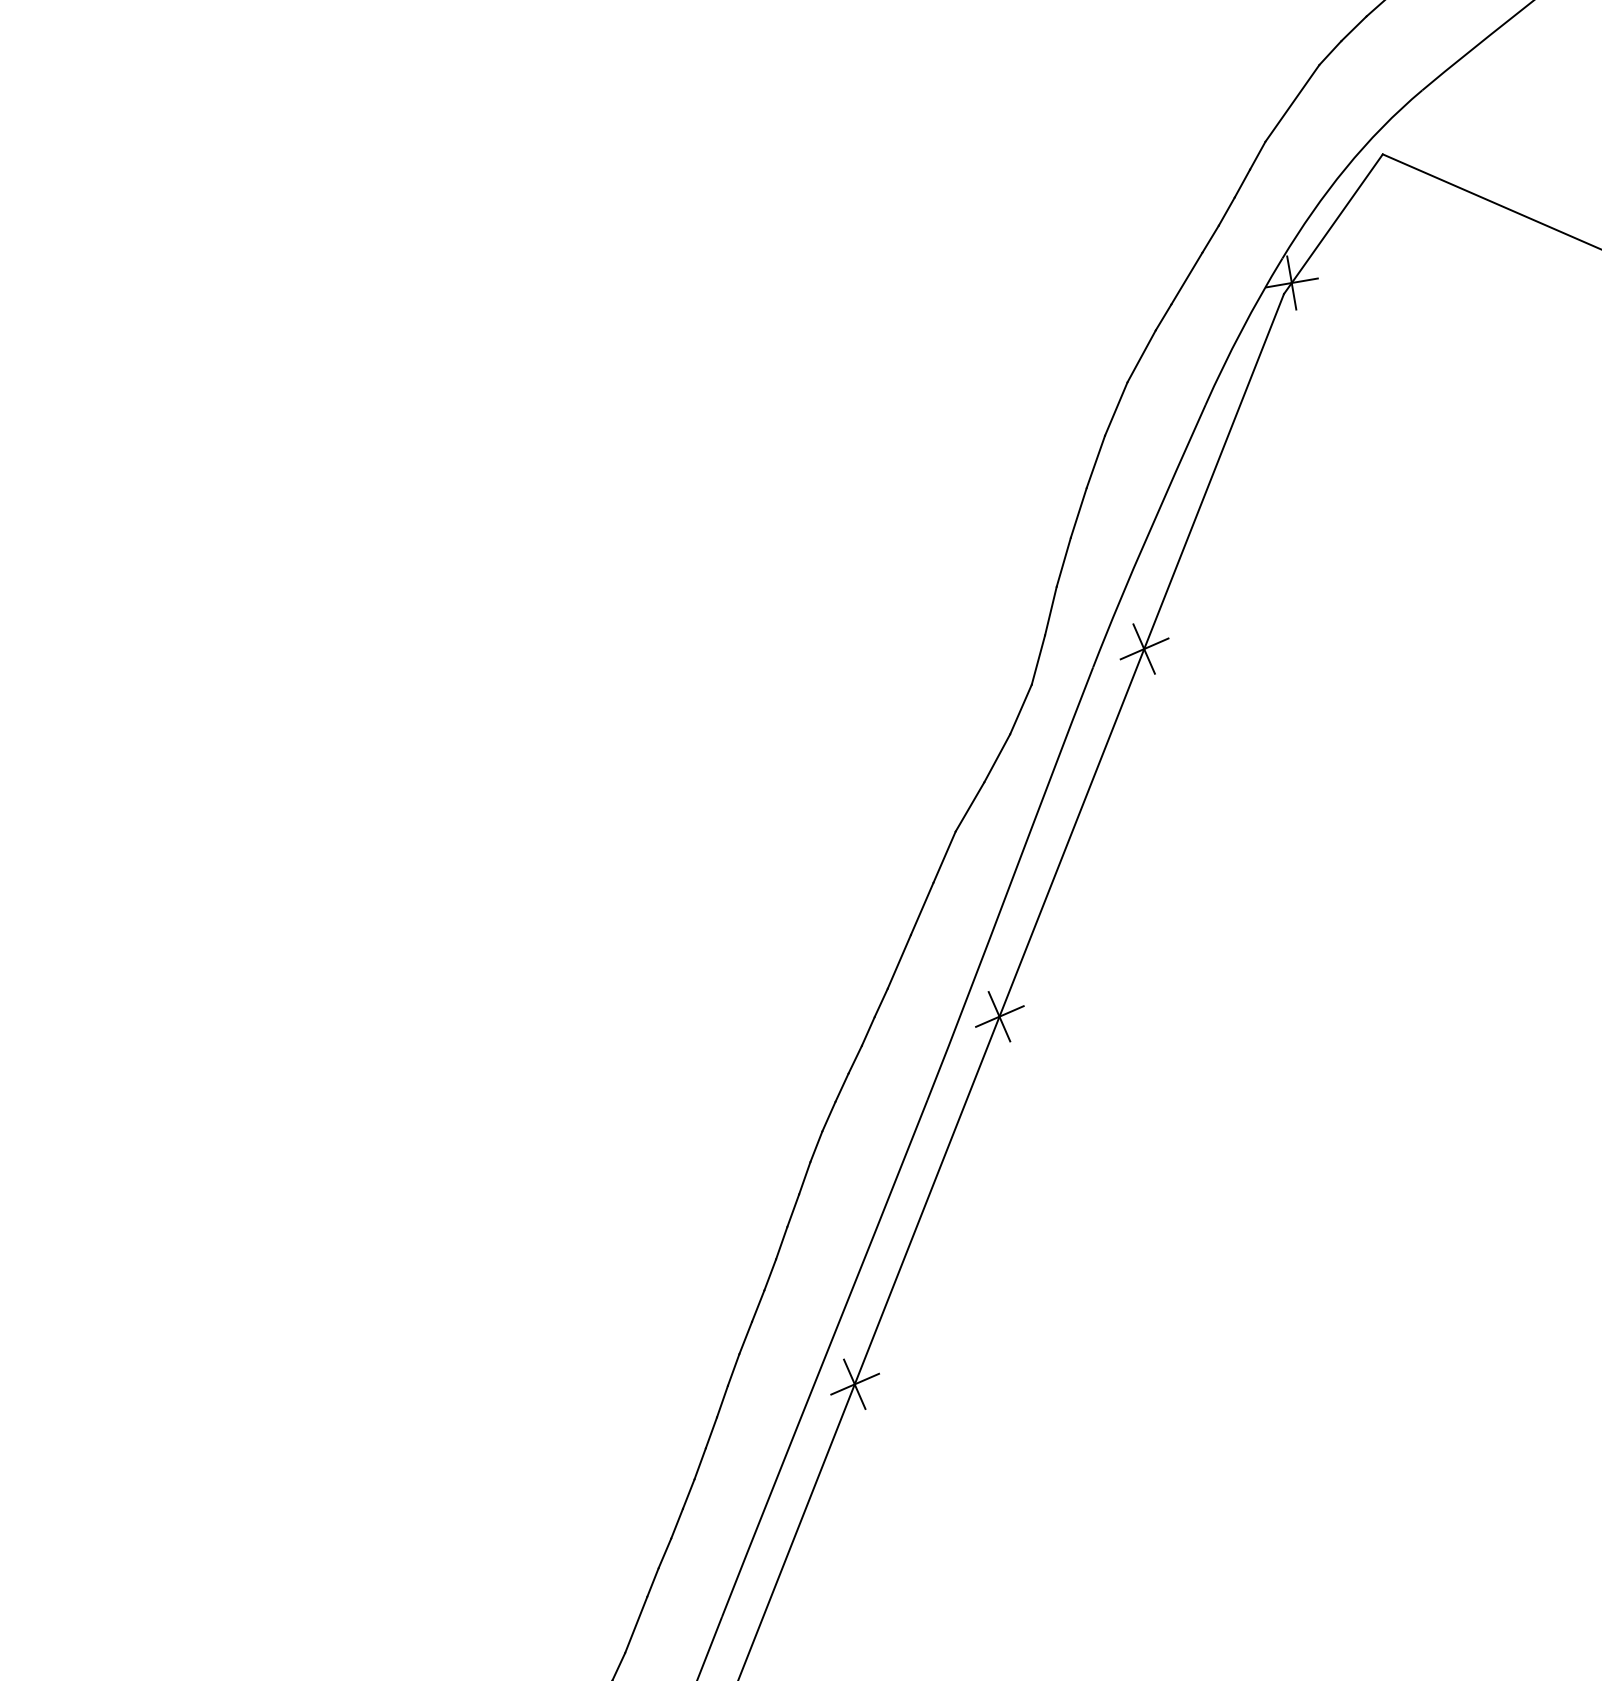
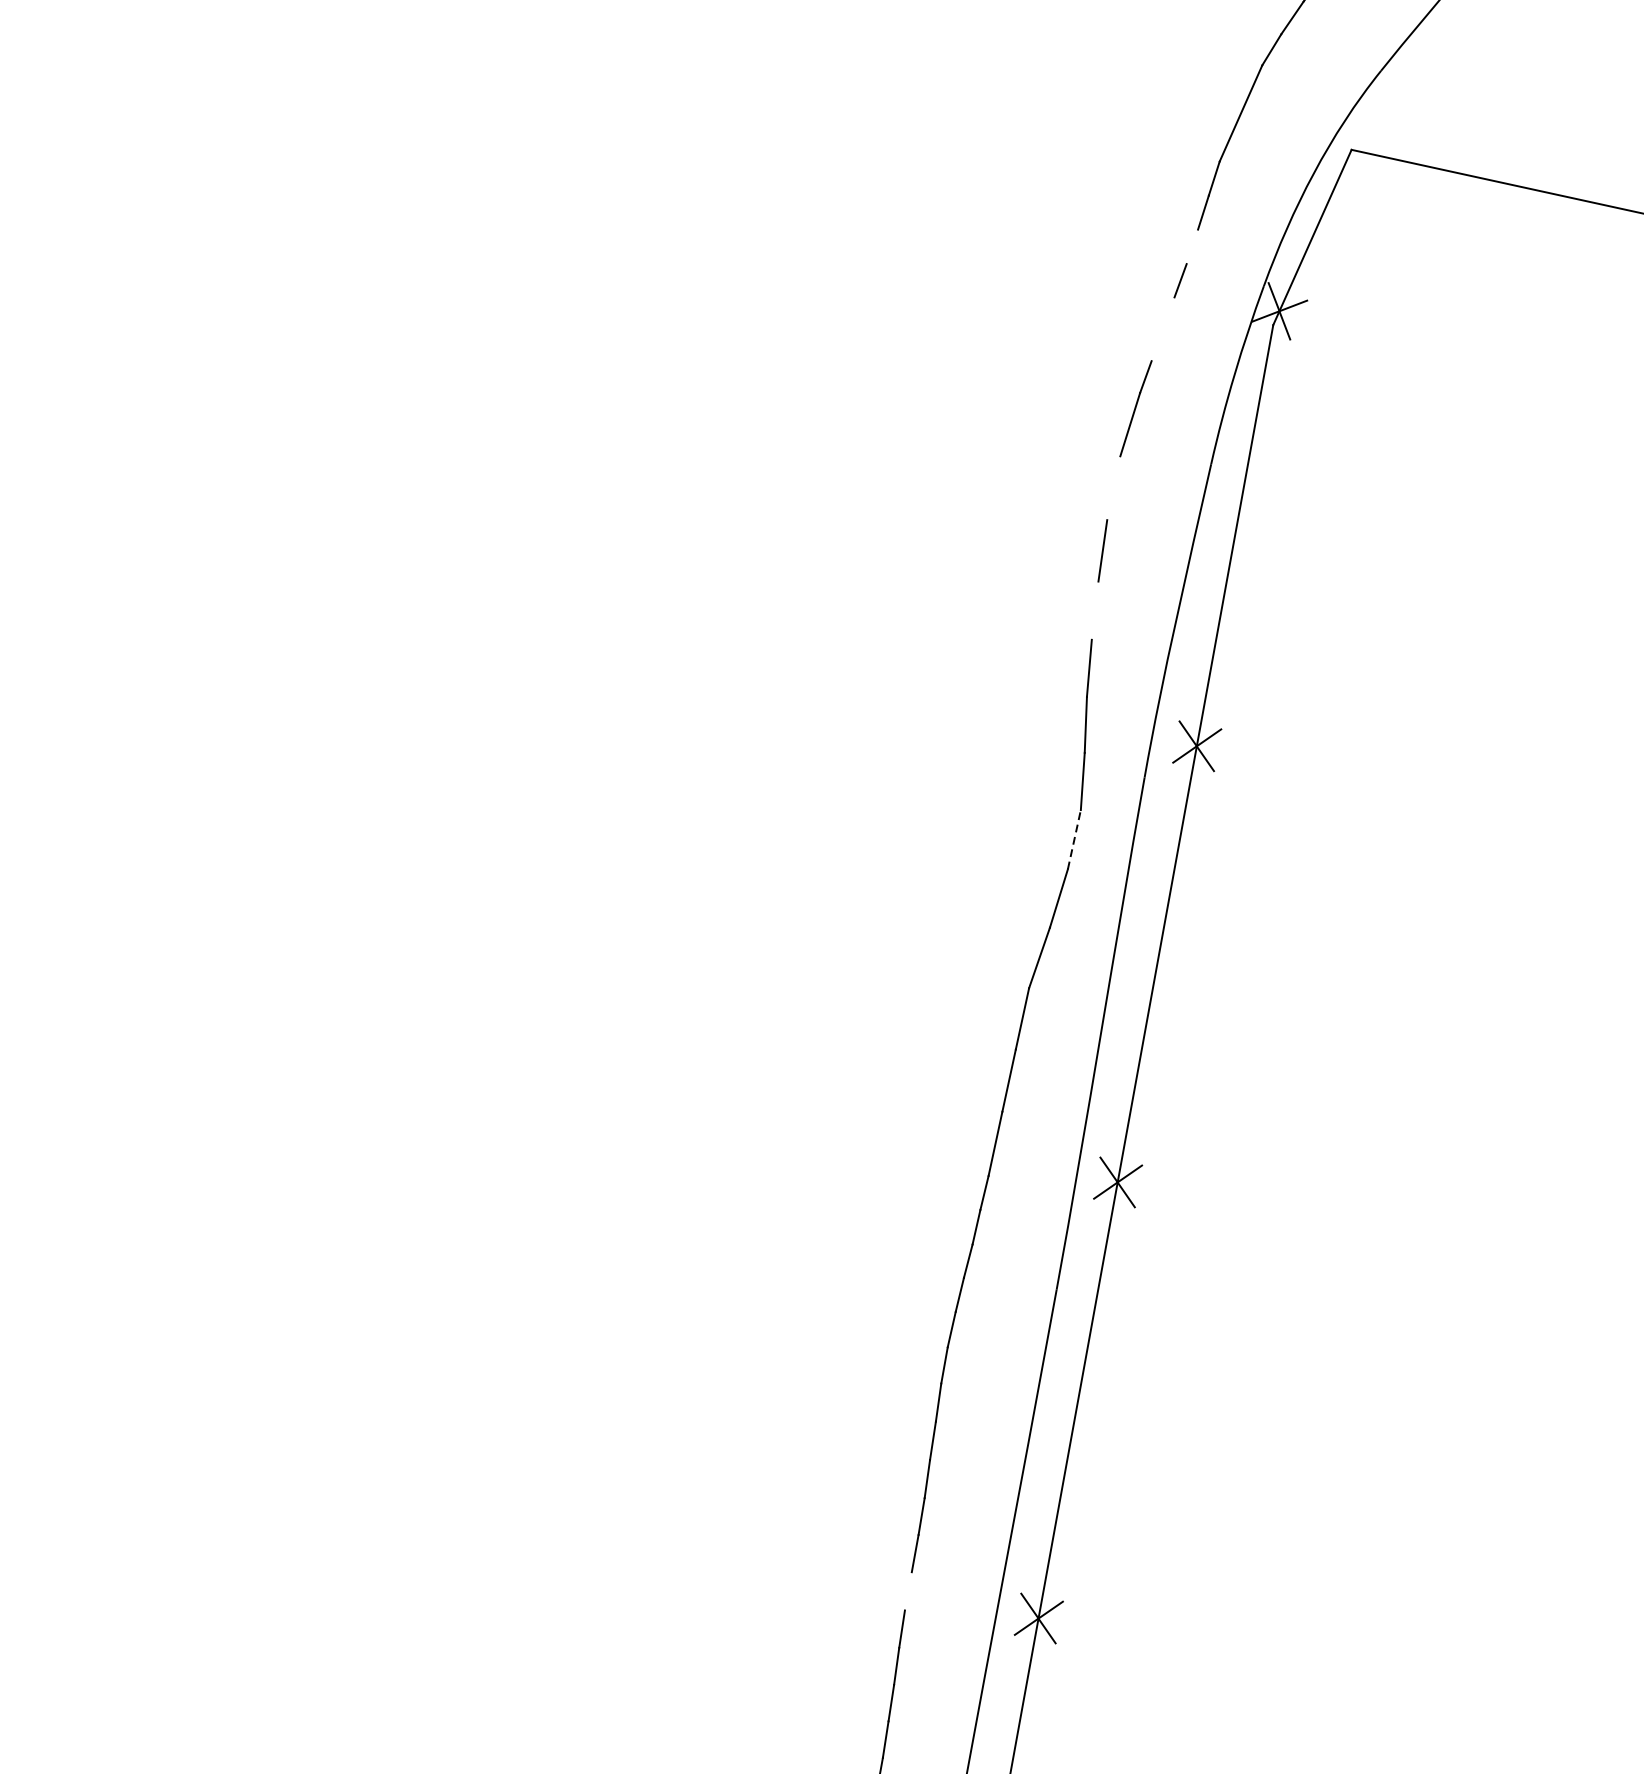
line: (1226, 211) -> (1192, 246), removed
line: (1186, 278) -> (1162, 329), removed
line: (1116, 408) -> (1113, 487), removed
line: (1078, 512) -> (1094, 610), removed
line: (1021, 709) -> (1074, 839), solid -> dashed
line: (745, 1337) -> (908, 1590), removed

